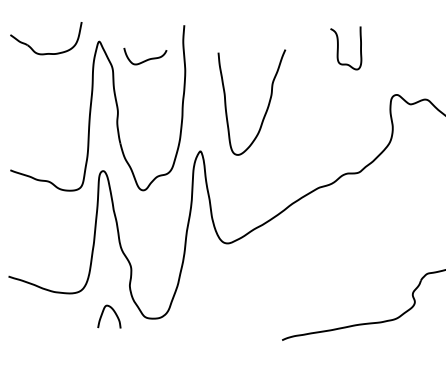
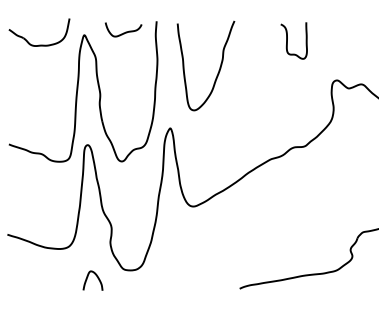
curve: (147, 58) -> (125, 31), moved
curve: (266, 107) -> (218, 70), moved
curve: (104, 312) -> (88, 277), moved

